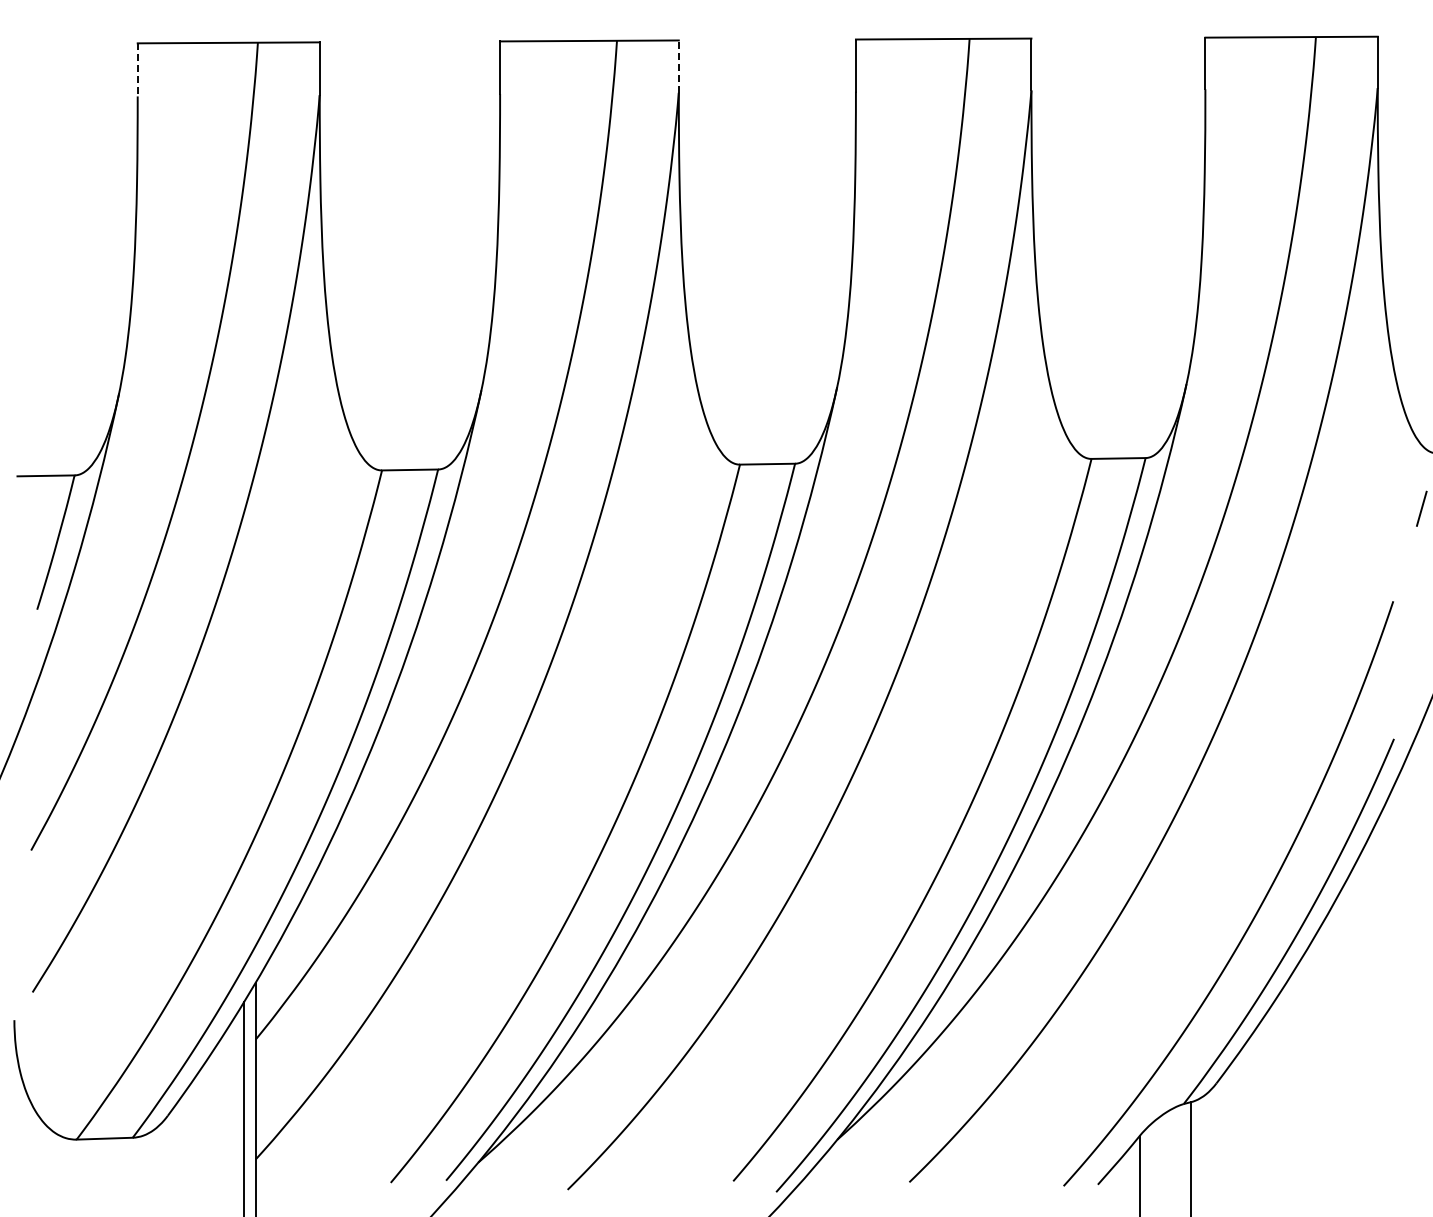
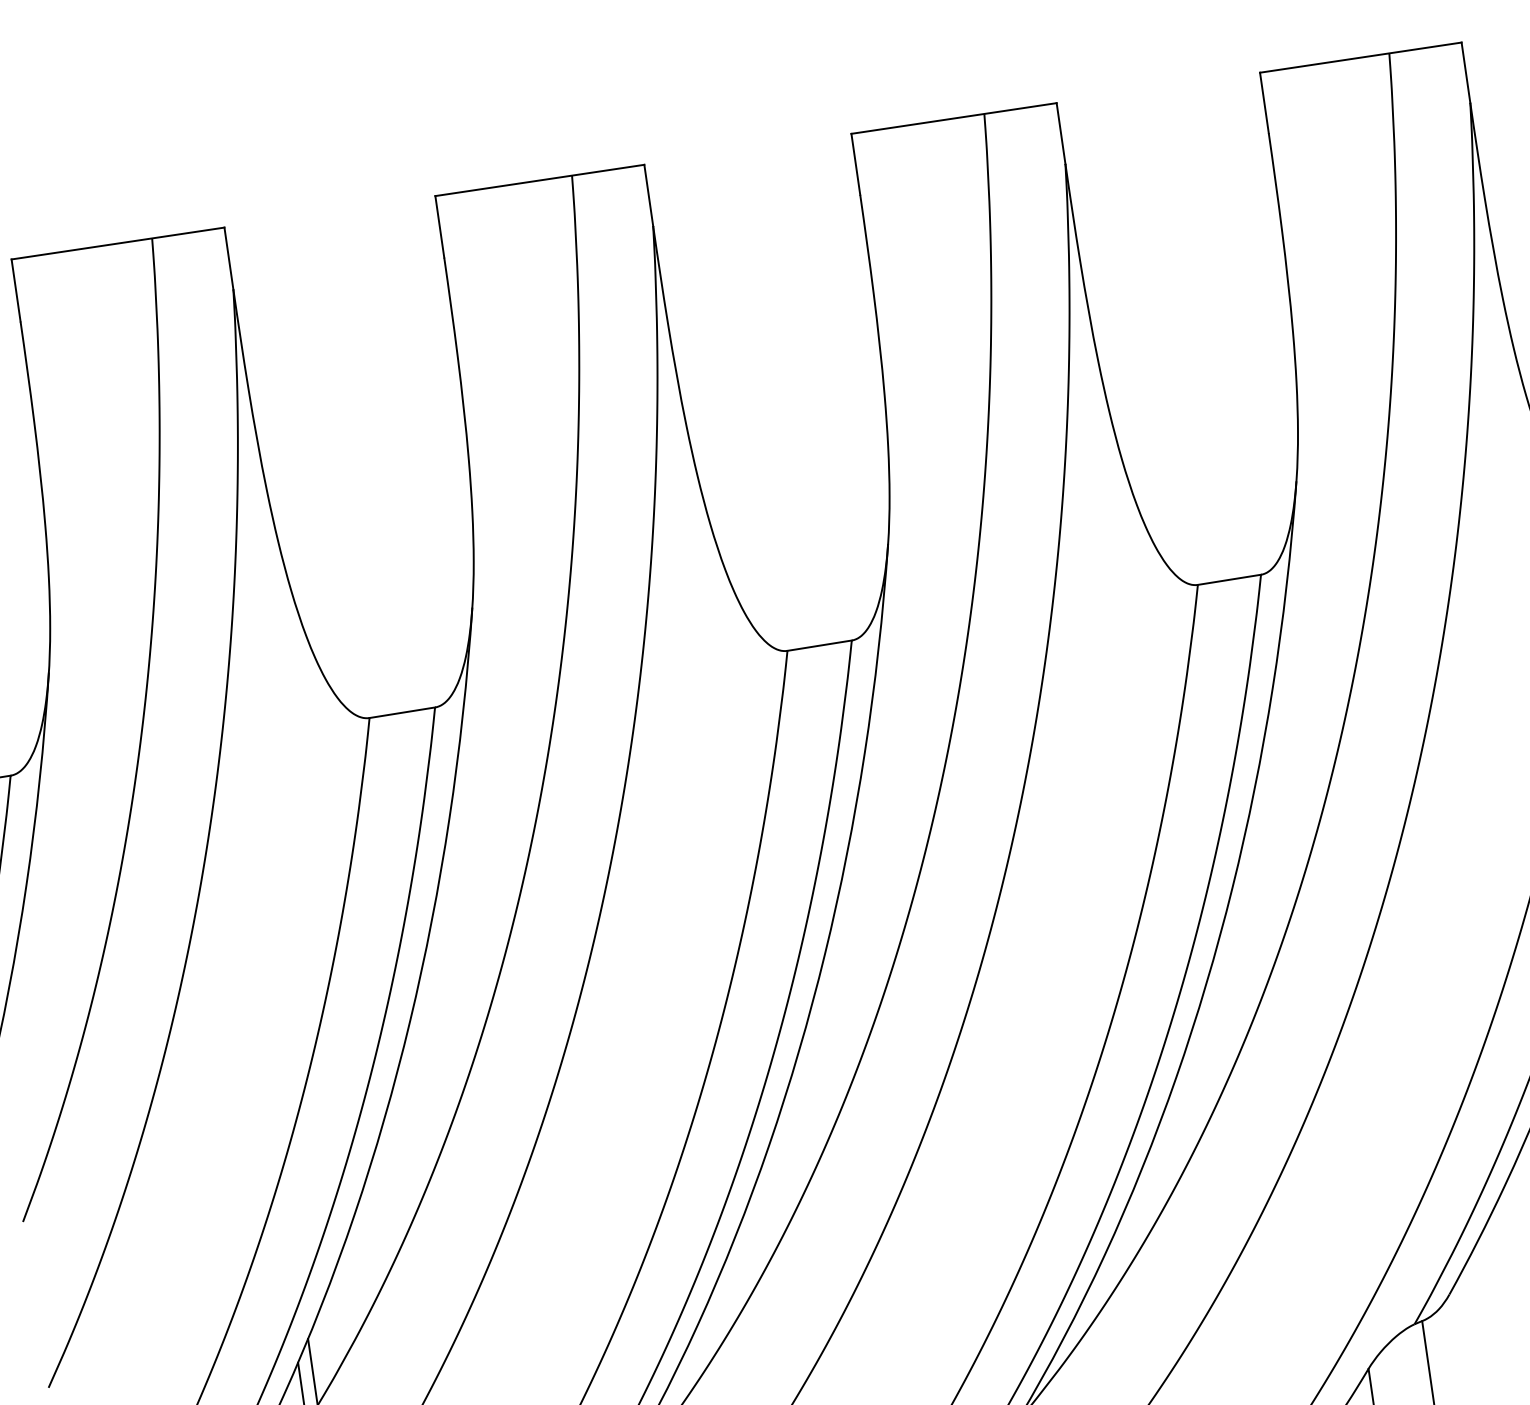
line: (678, 66) -> (648, 195), dashed -> solid
line: (137, 69) -> (15, 290), dashed -> solid

